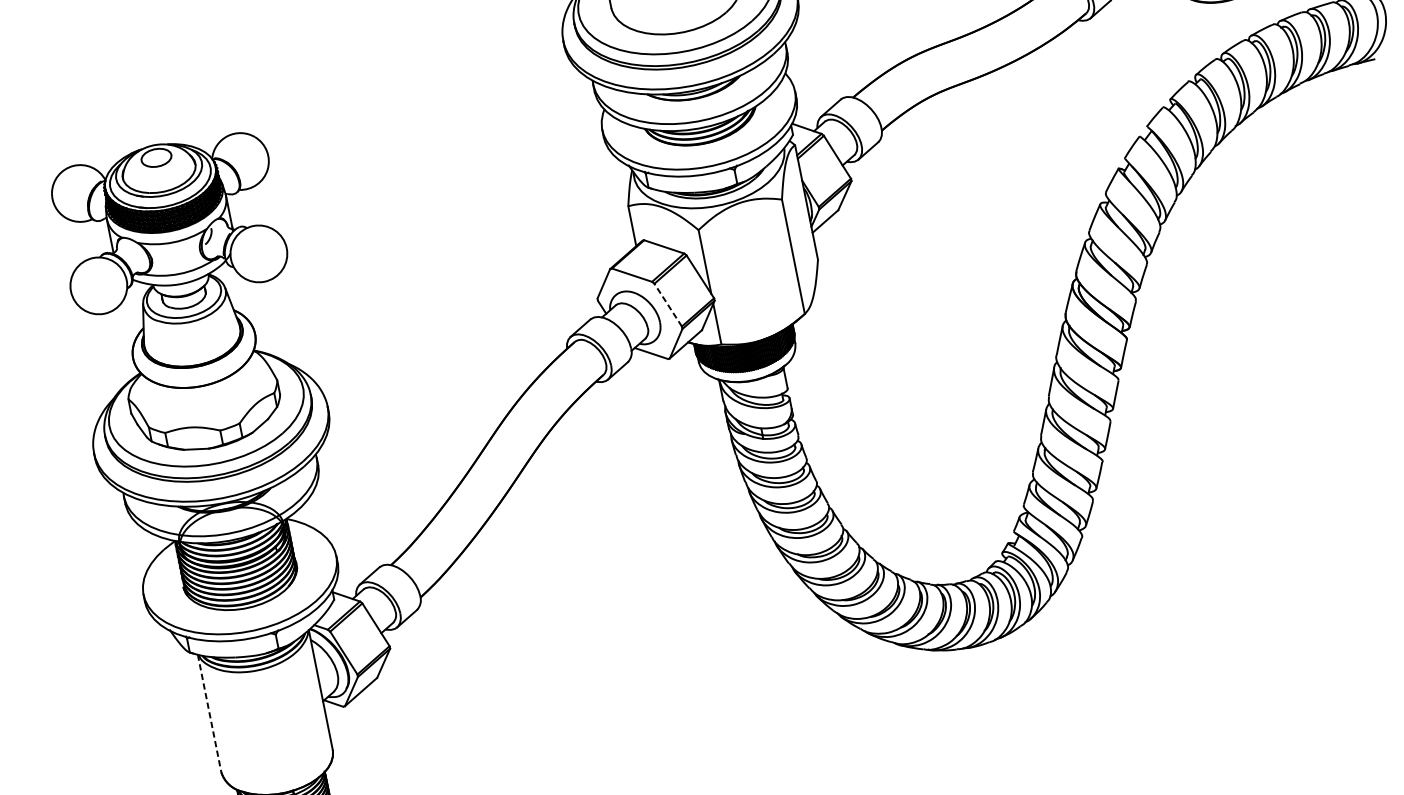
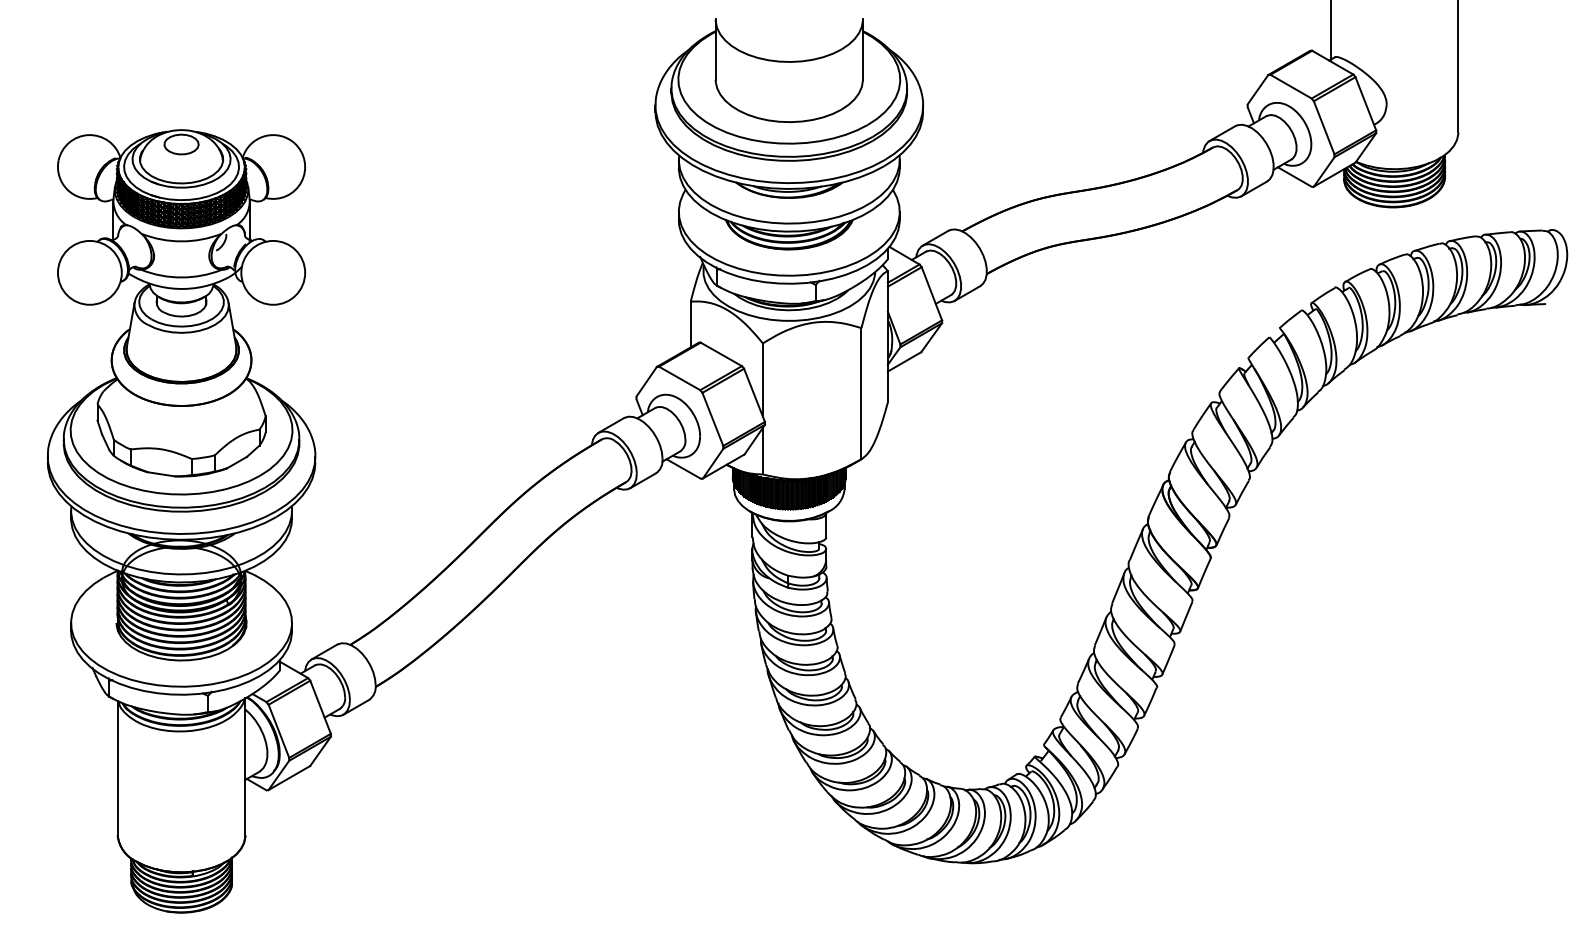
line: (667, 305) -> (712, 419), dashed -> solid
line: (209, 713) -> (117, 768), dashed -> solid

